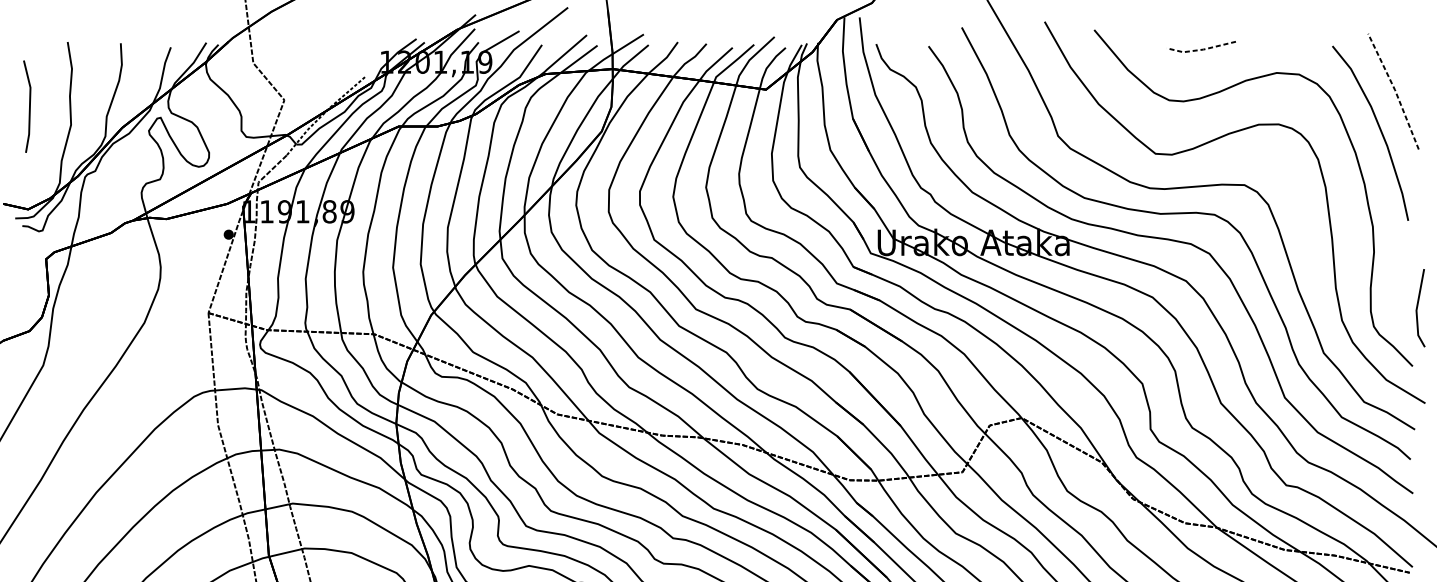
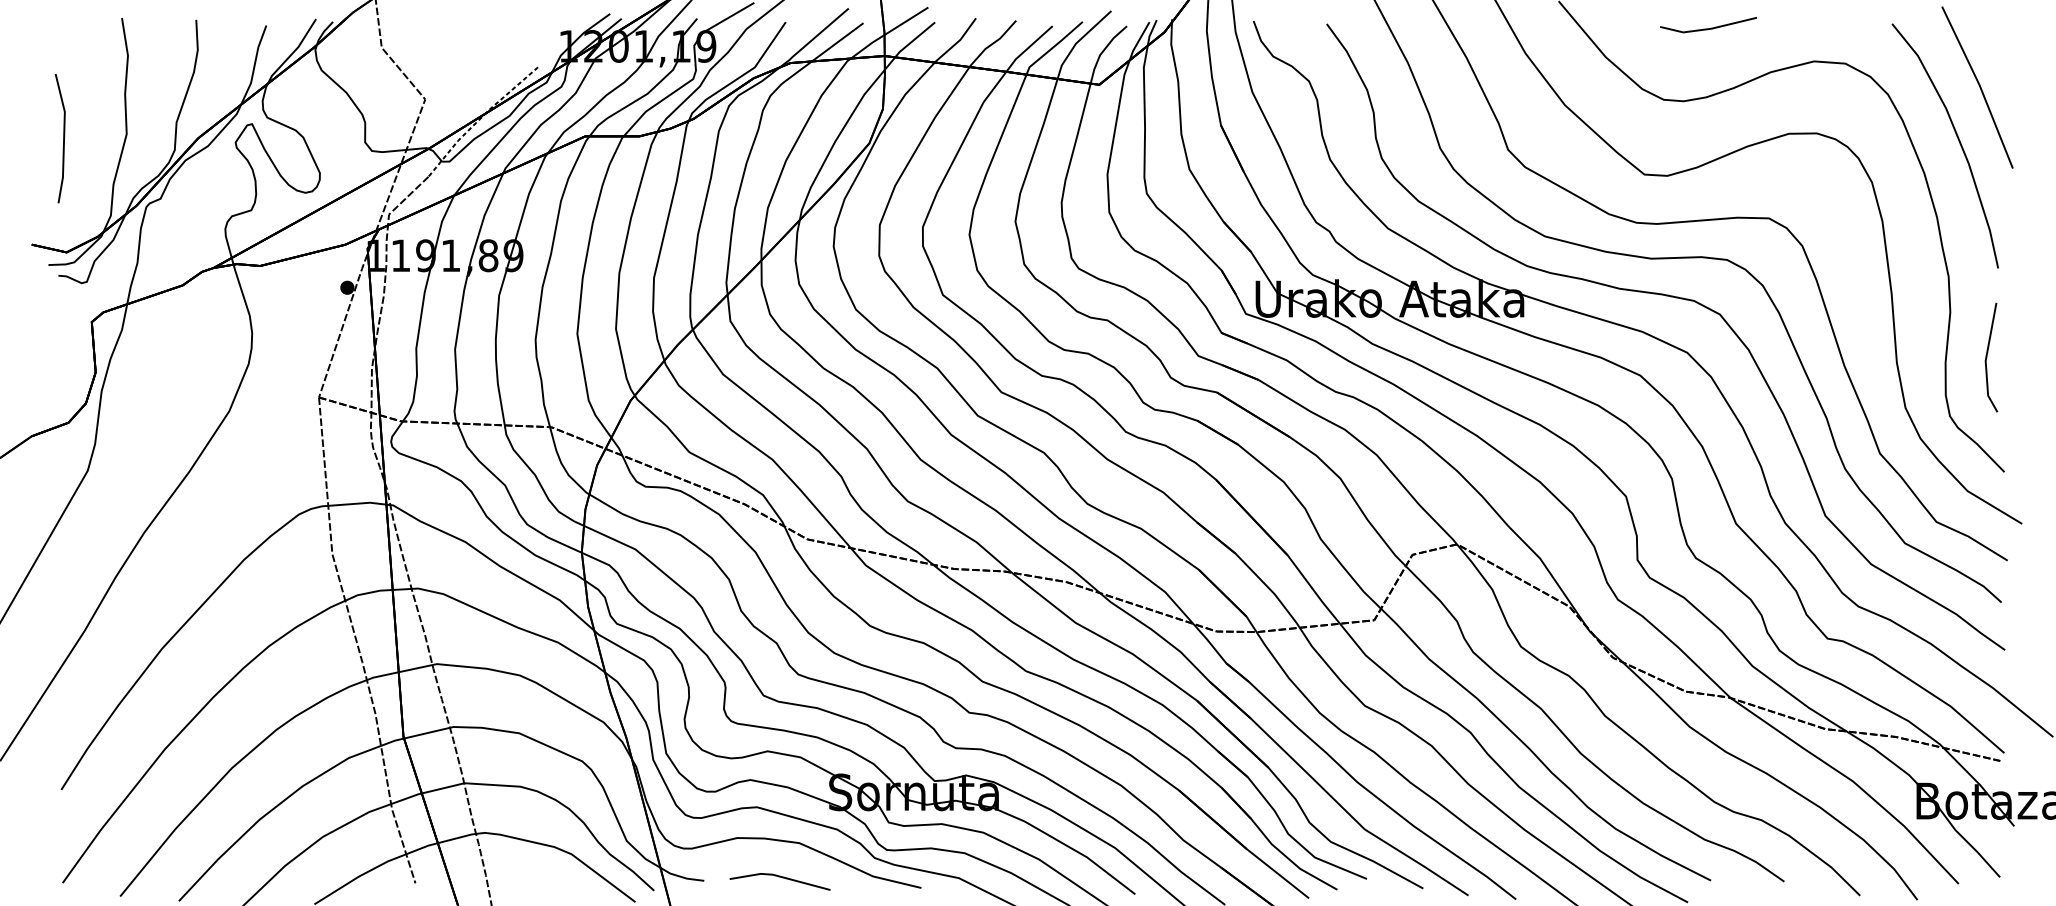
line: (1201, 50) -> (1708, 29), dashed -> solid
line: (1394, 90) -> (1979, 85), dashed -> solid
line: (29, 106) -> (63, 138), moved
line: (1417, 308) -> (1987, 357), moved

